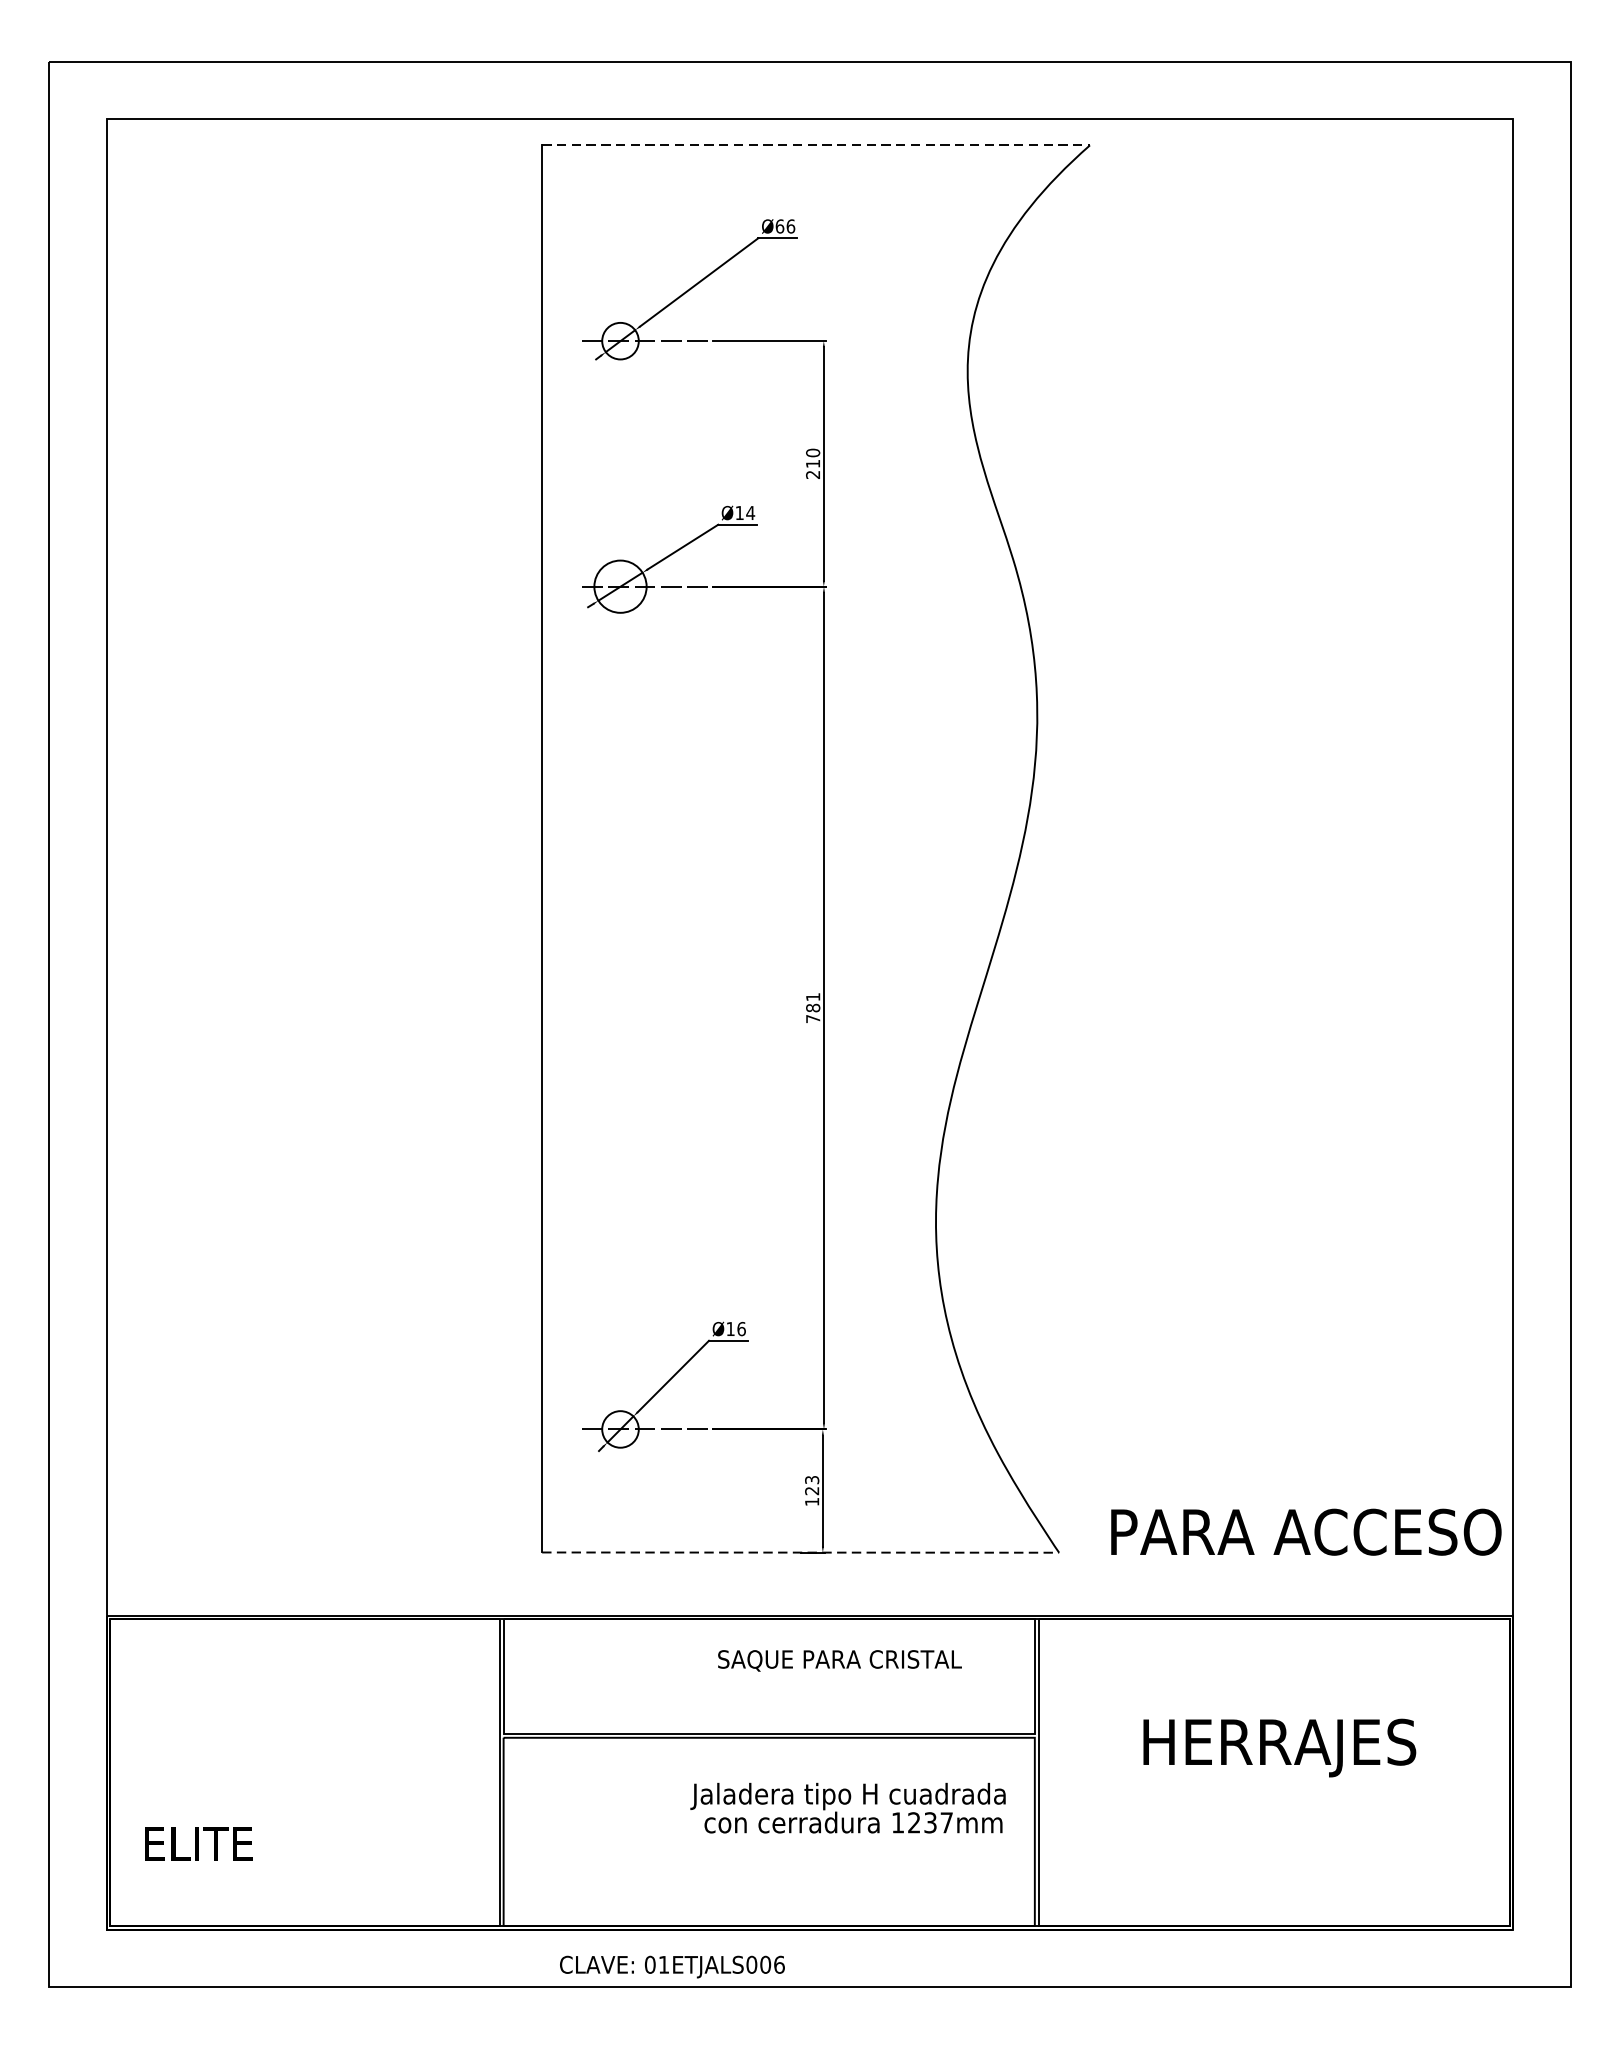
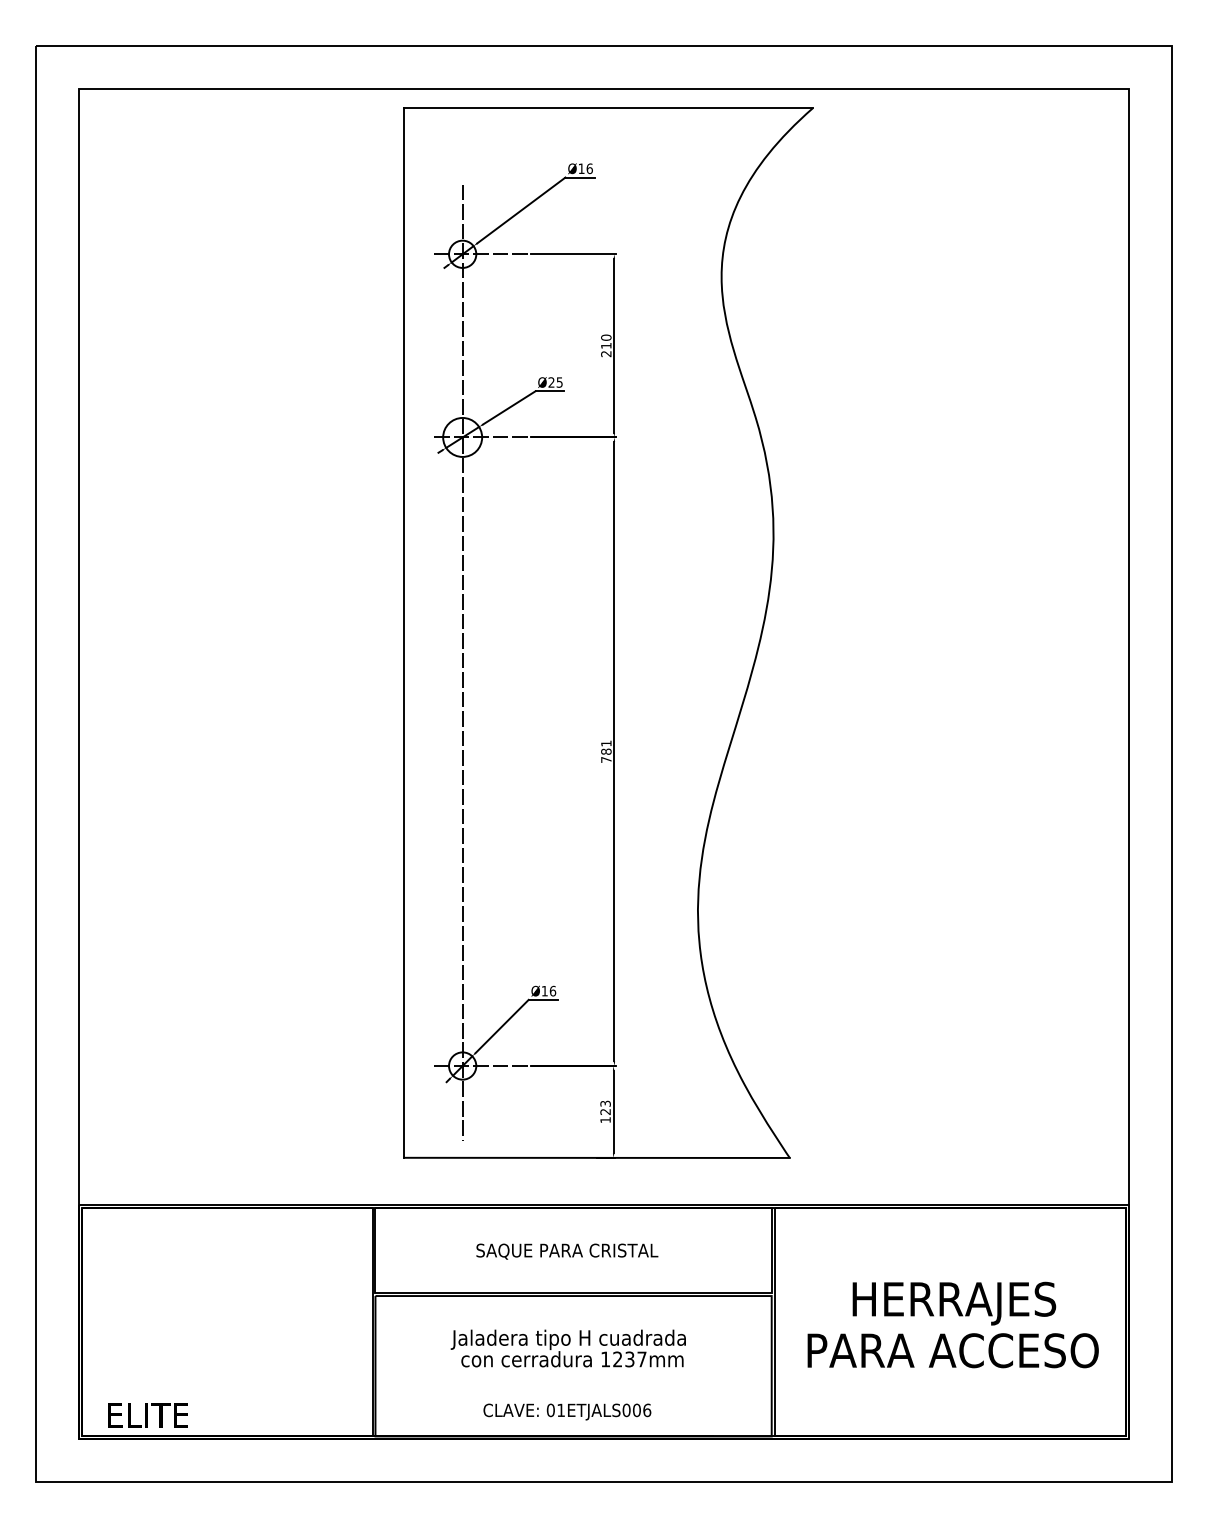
line: (817, 145) -> (609, 108), dashed -> solid
text: (779, 226) -> (581, 168), Ø66 -> Ø16
text: (744, 513) -> (555, 382), Ø14 -> Ø25
line: (620, 888) -> (462, 662), added
text: (1305, 1531) -> (952, 1350), moved
line: (801, 1552) -> (597, 1157), dashed -> solid
text: (840, 1660) -> (567, 1251), moved
text: (846, 1808) -> (567, 1348), moved
text: (197, 1844) -> (147, 1415), moved
text: (672, 1966) -> (567, 1411), moved

